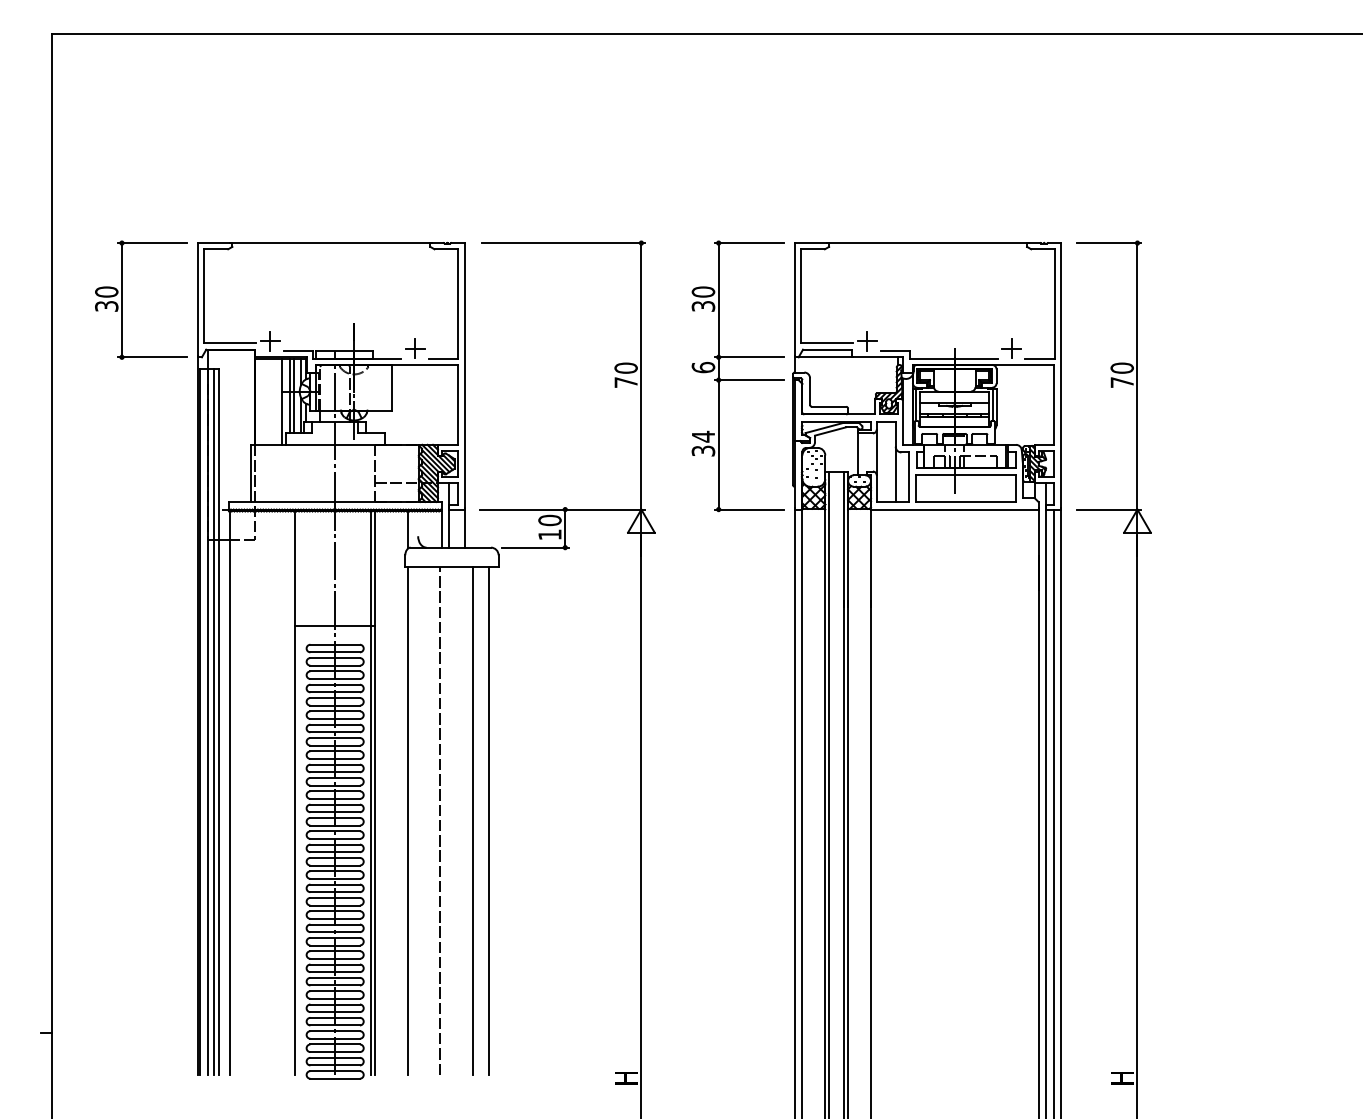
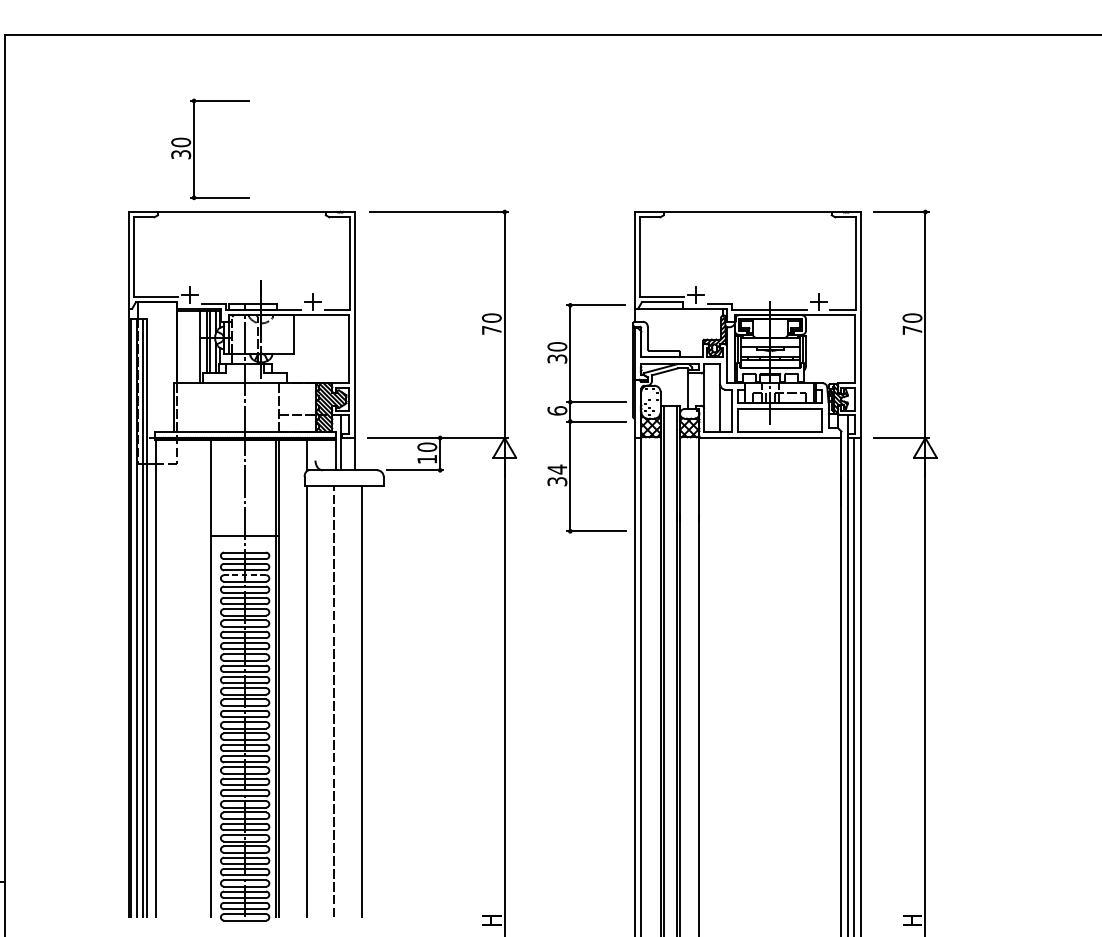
part: (122, 299) -> (194, 148), moved
part: (737, 376) -> (586, 418), moved
line: (335, 671) -> (245, 575), solid -> dashed
line: (489, 820) -> (375, 701), removed

